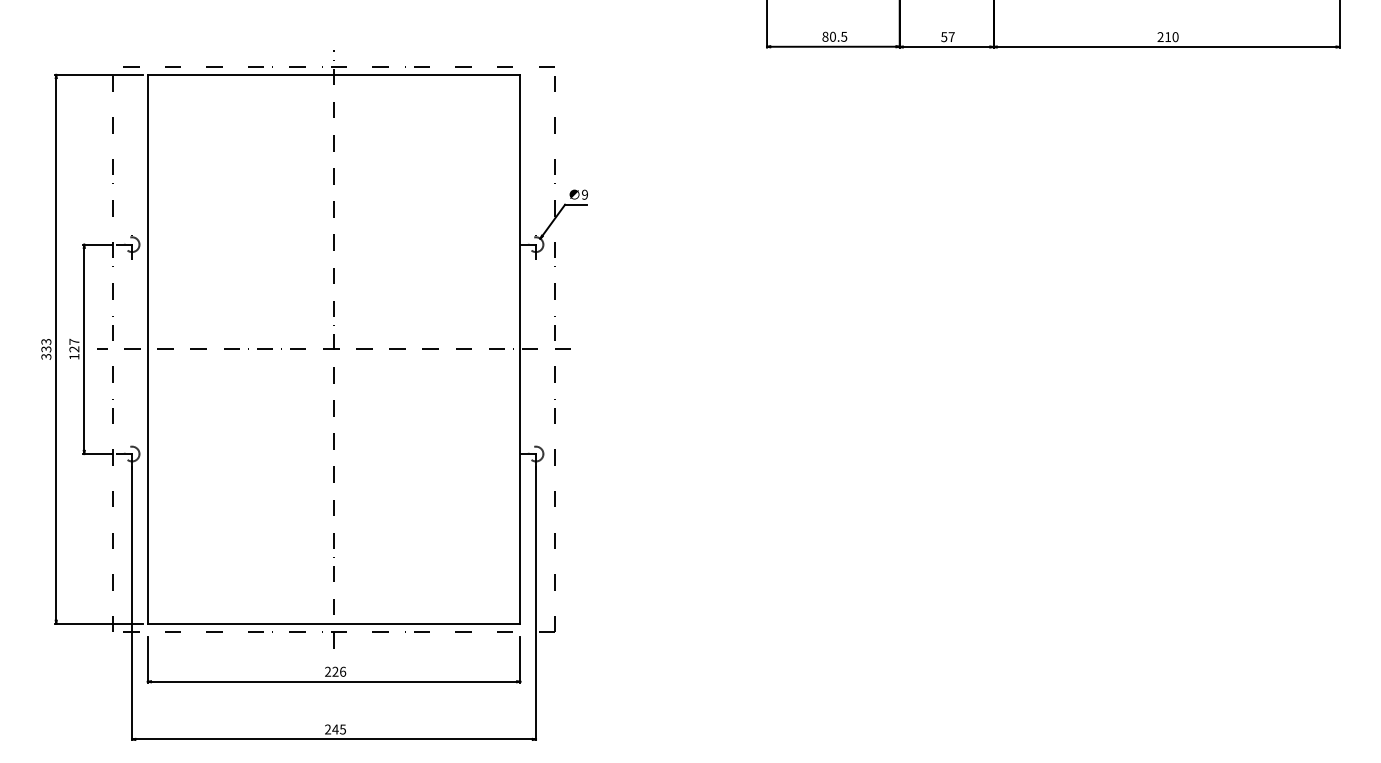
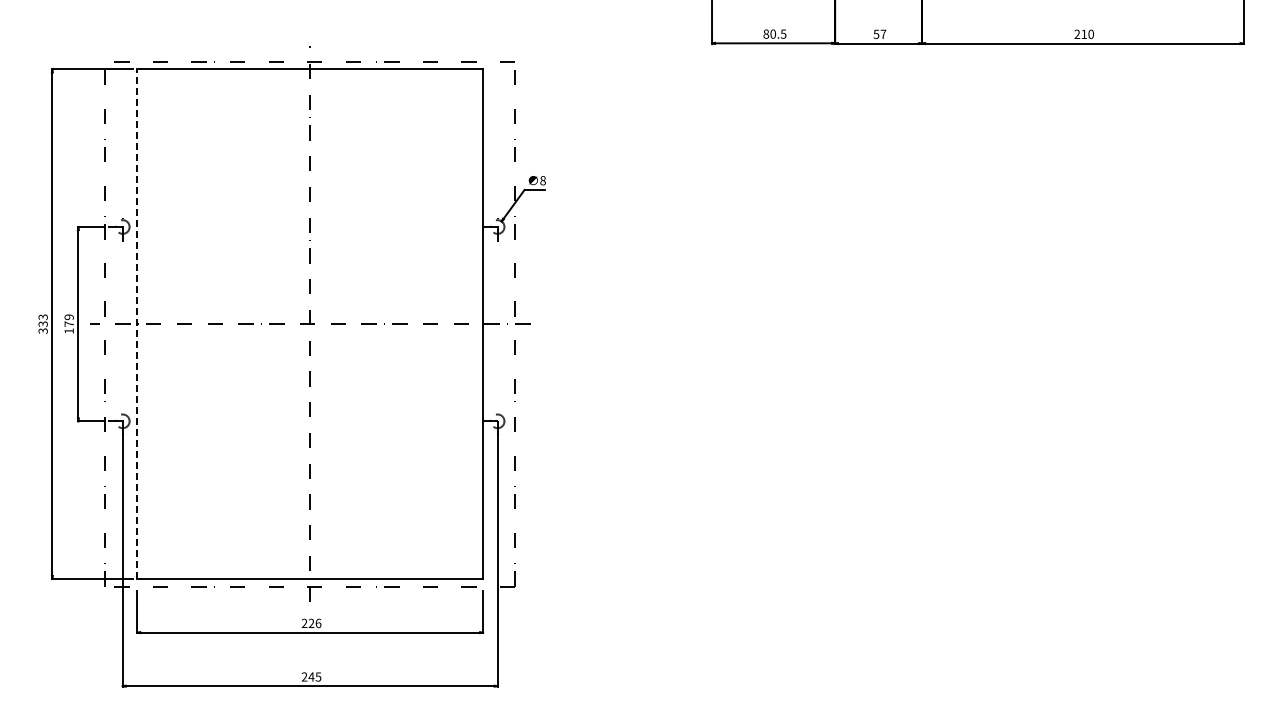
text: (584, 194) -> (542, 180), 9 -> 8
text: (73, 345) -> (68, 320), 127 -> 179
line: (147, 349) -> (137, 324), solid -> dashed

